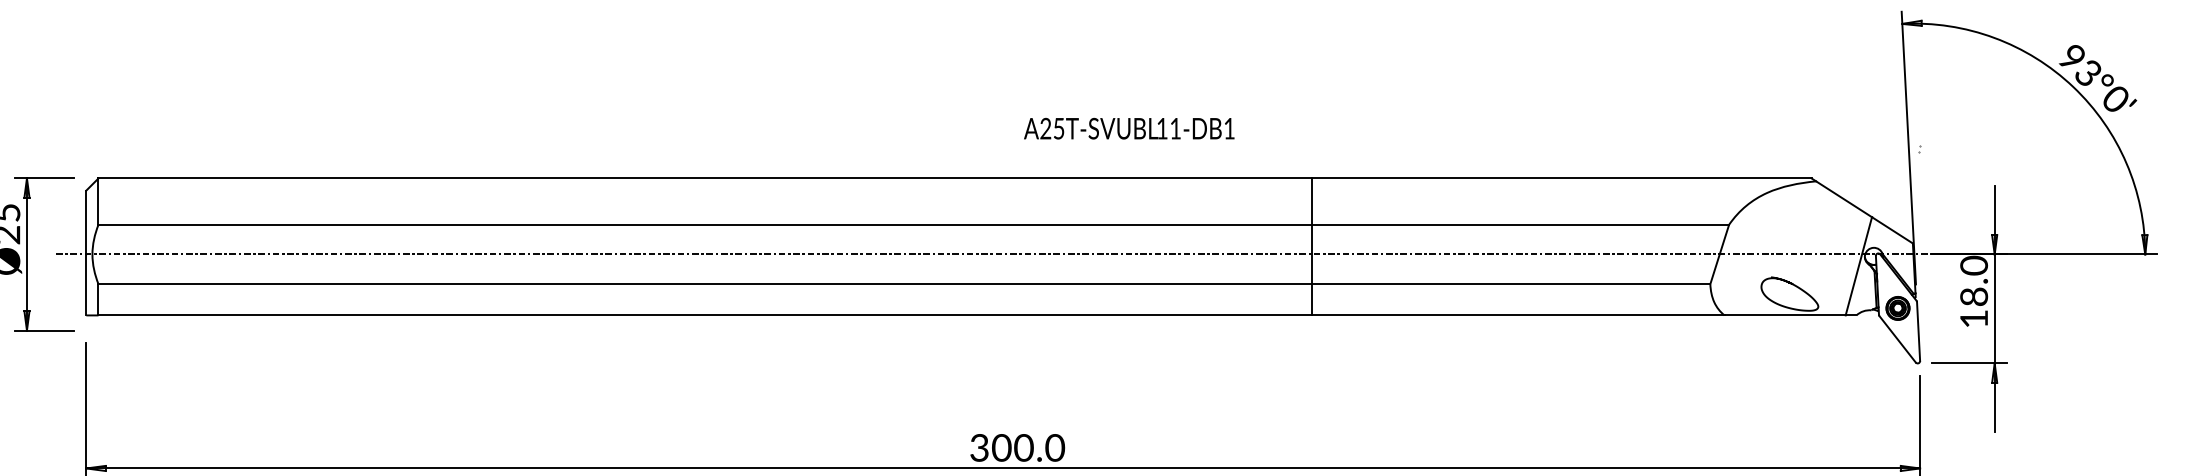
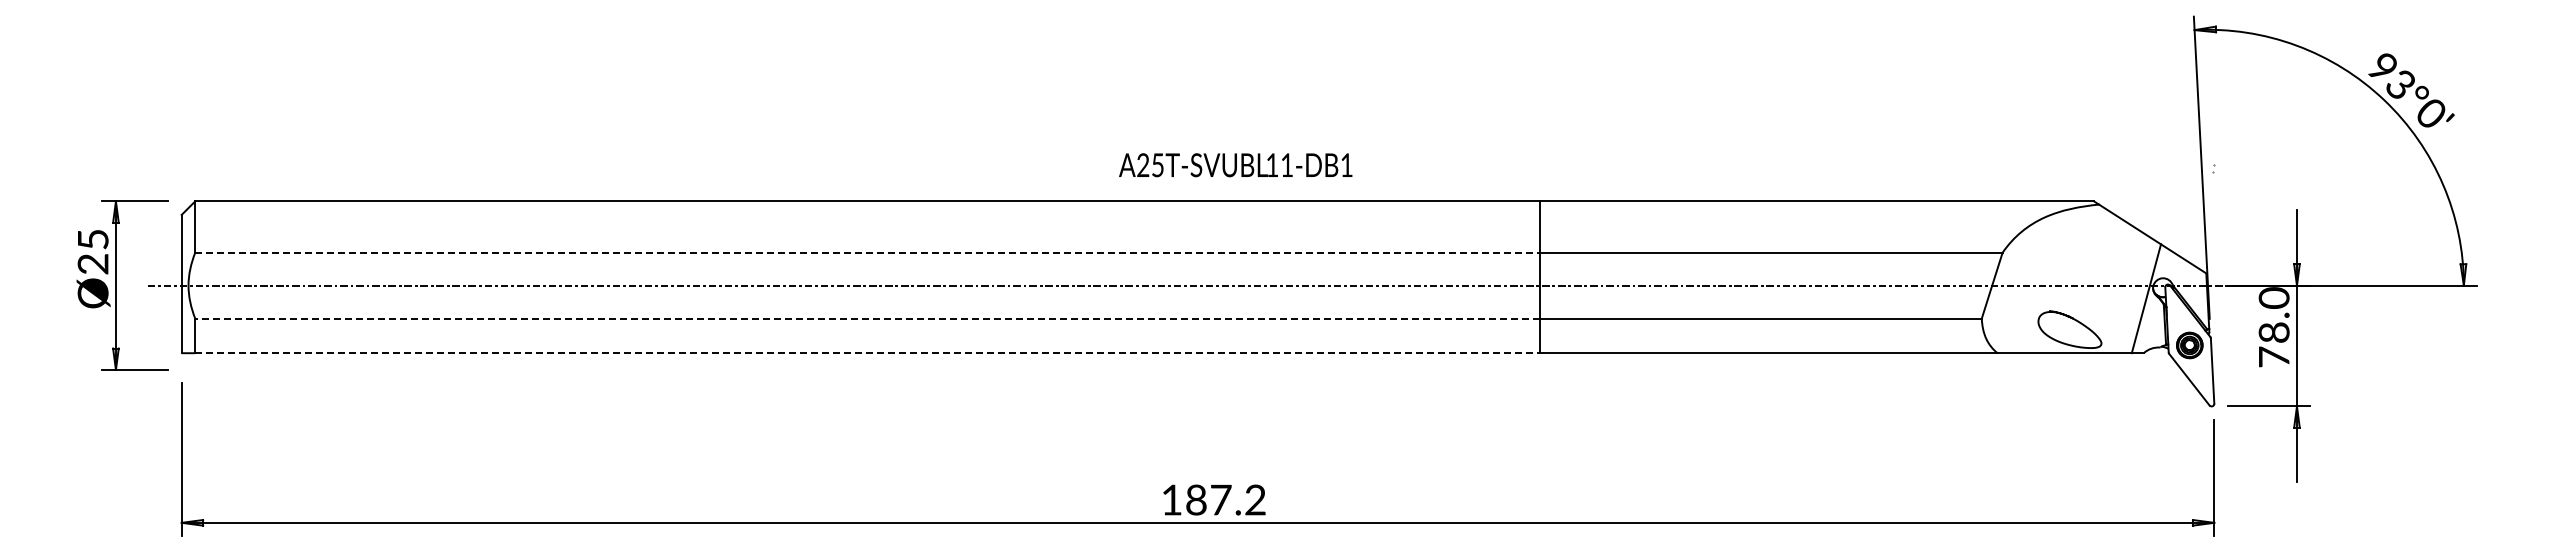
text: (1129, 128) -> (1235, 165), moved
line: (705, 224) -> (868, 252), solid -> dashed
line: (705, 284) -> (867, 318), solid -> dashed
line: (705, 315) -> (868, 353), solid -> dashed
text: (1974, 318) -> (2274, 356), 18.0 -> 78.0
text: (1017, 447) -> (1213, 499), 300.0 -> 187.2

